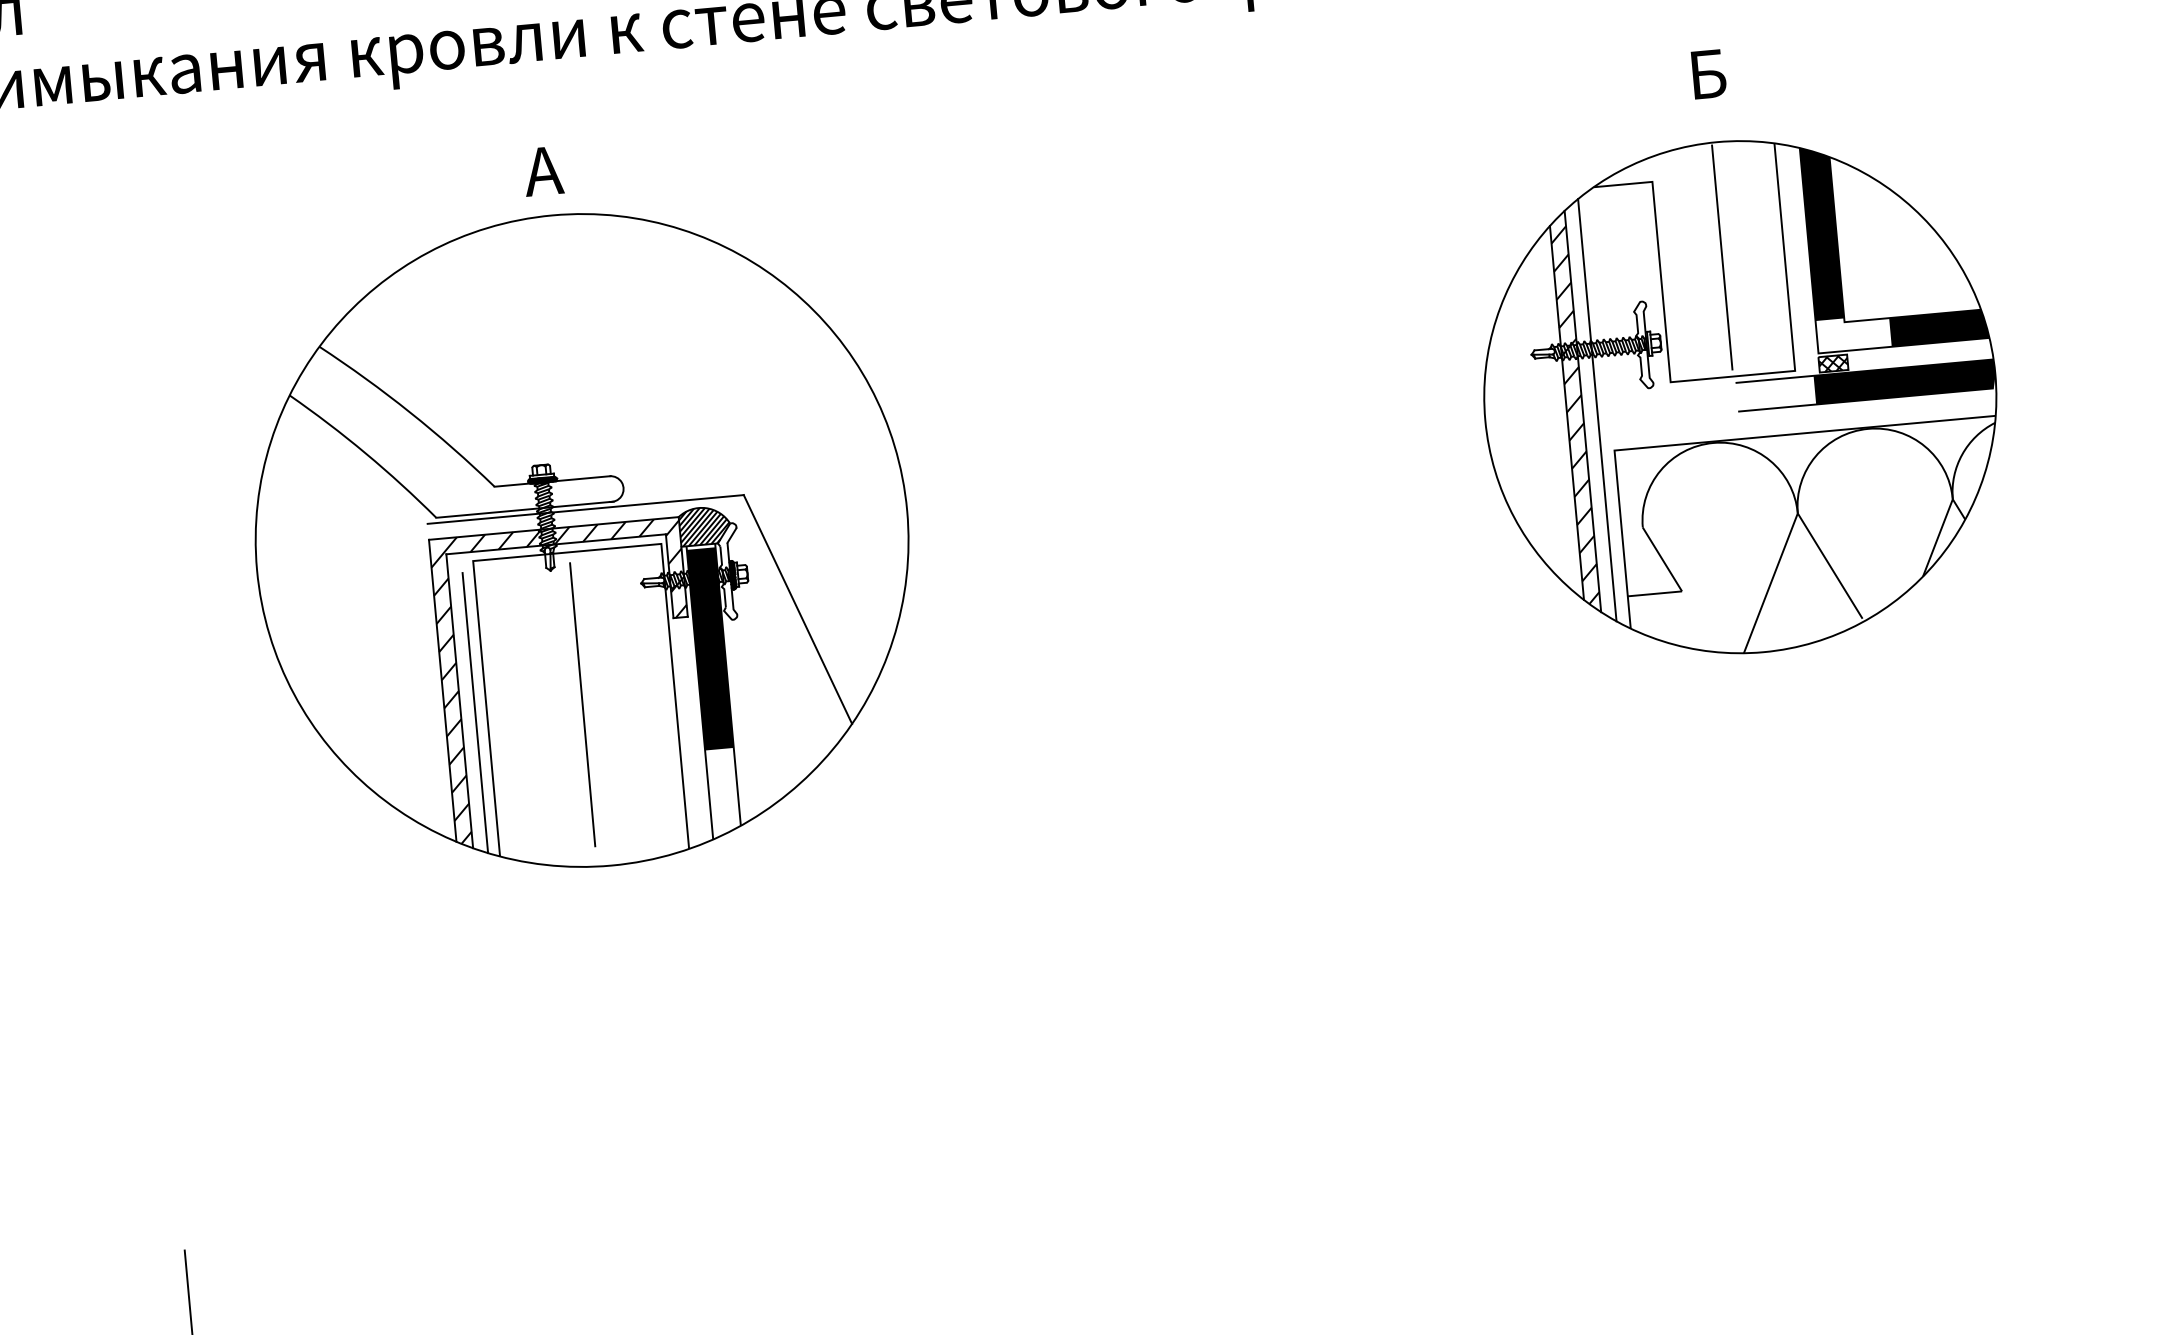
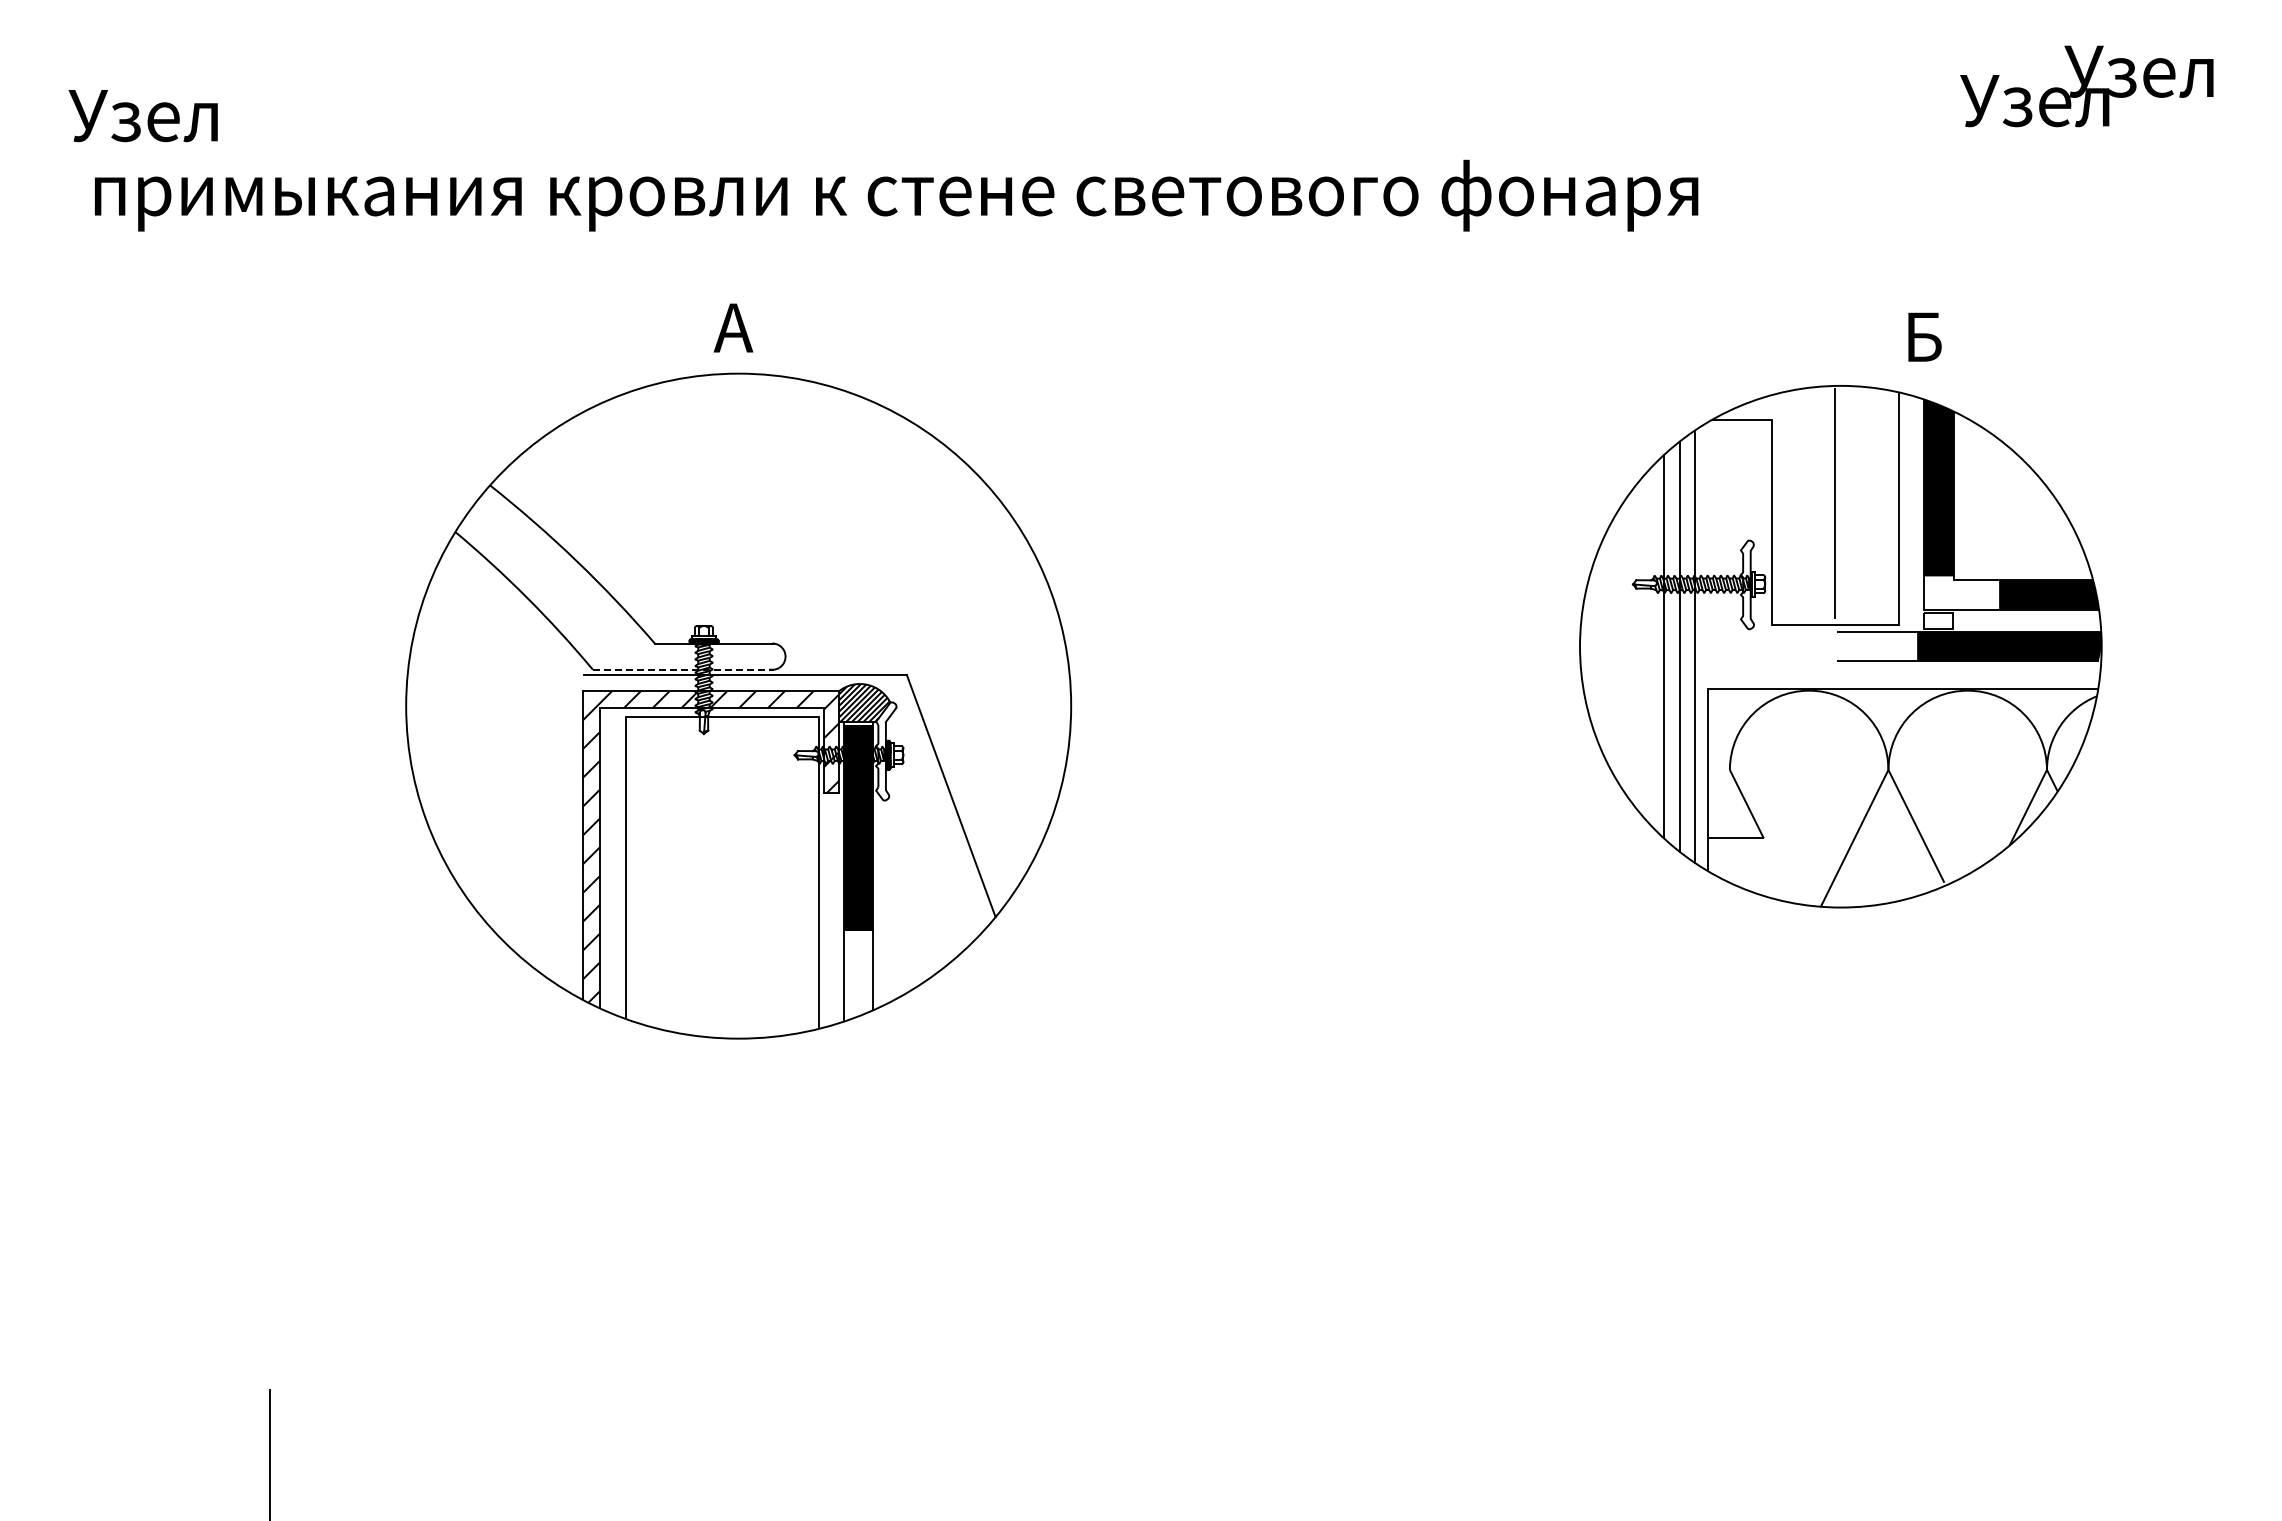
part: (1739, 397) -> (1840, 646), moved
line: (524, 509) -> (683, 669), solid -> dashed
line: (582, 704) -> (723, 872), removed
line: (475, 713) -> (614, 871), removed

